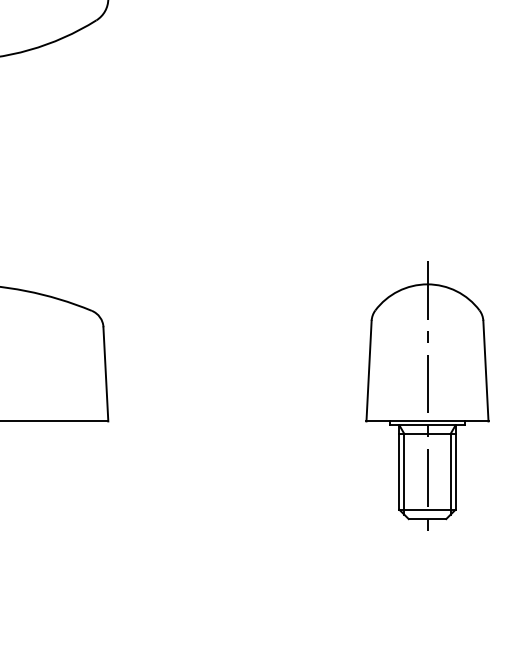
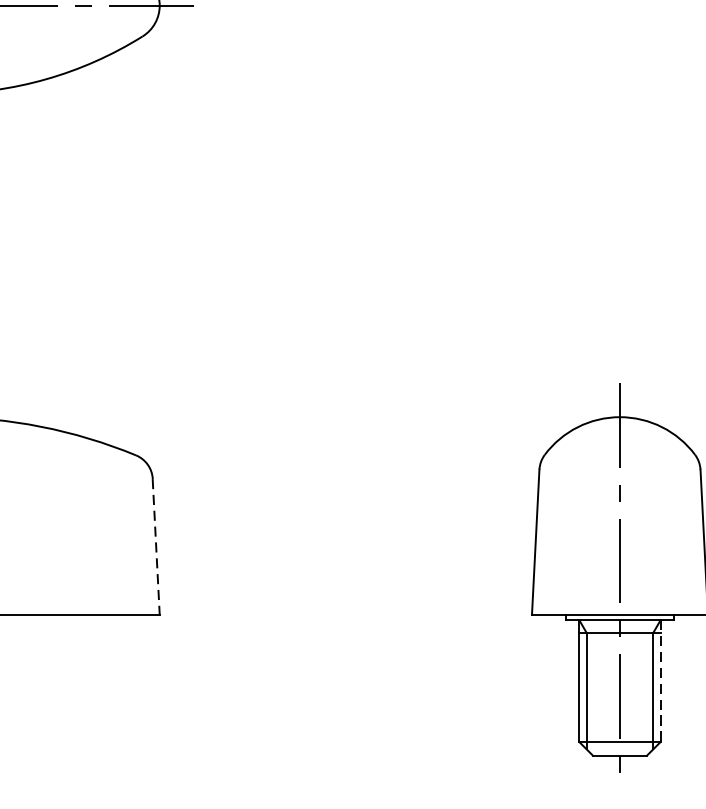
line: (105, 374) -> (155, 547), solid -> dashed
line: (455, 467) -> (660, 681), solid -> dashed

